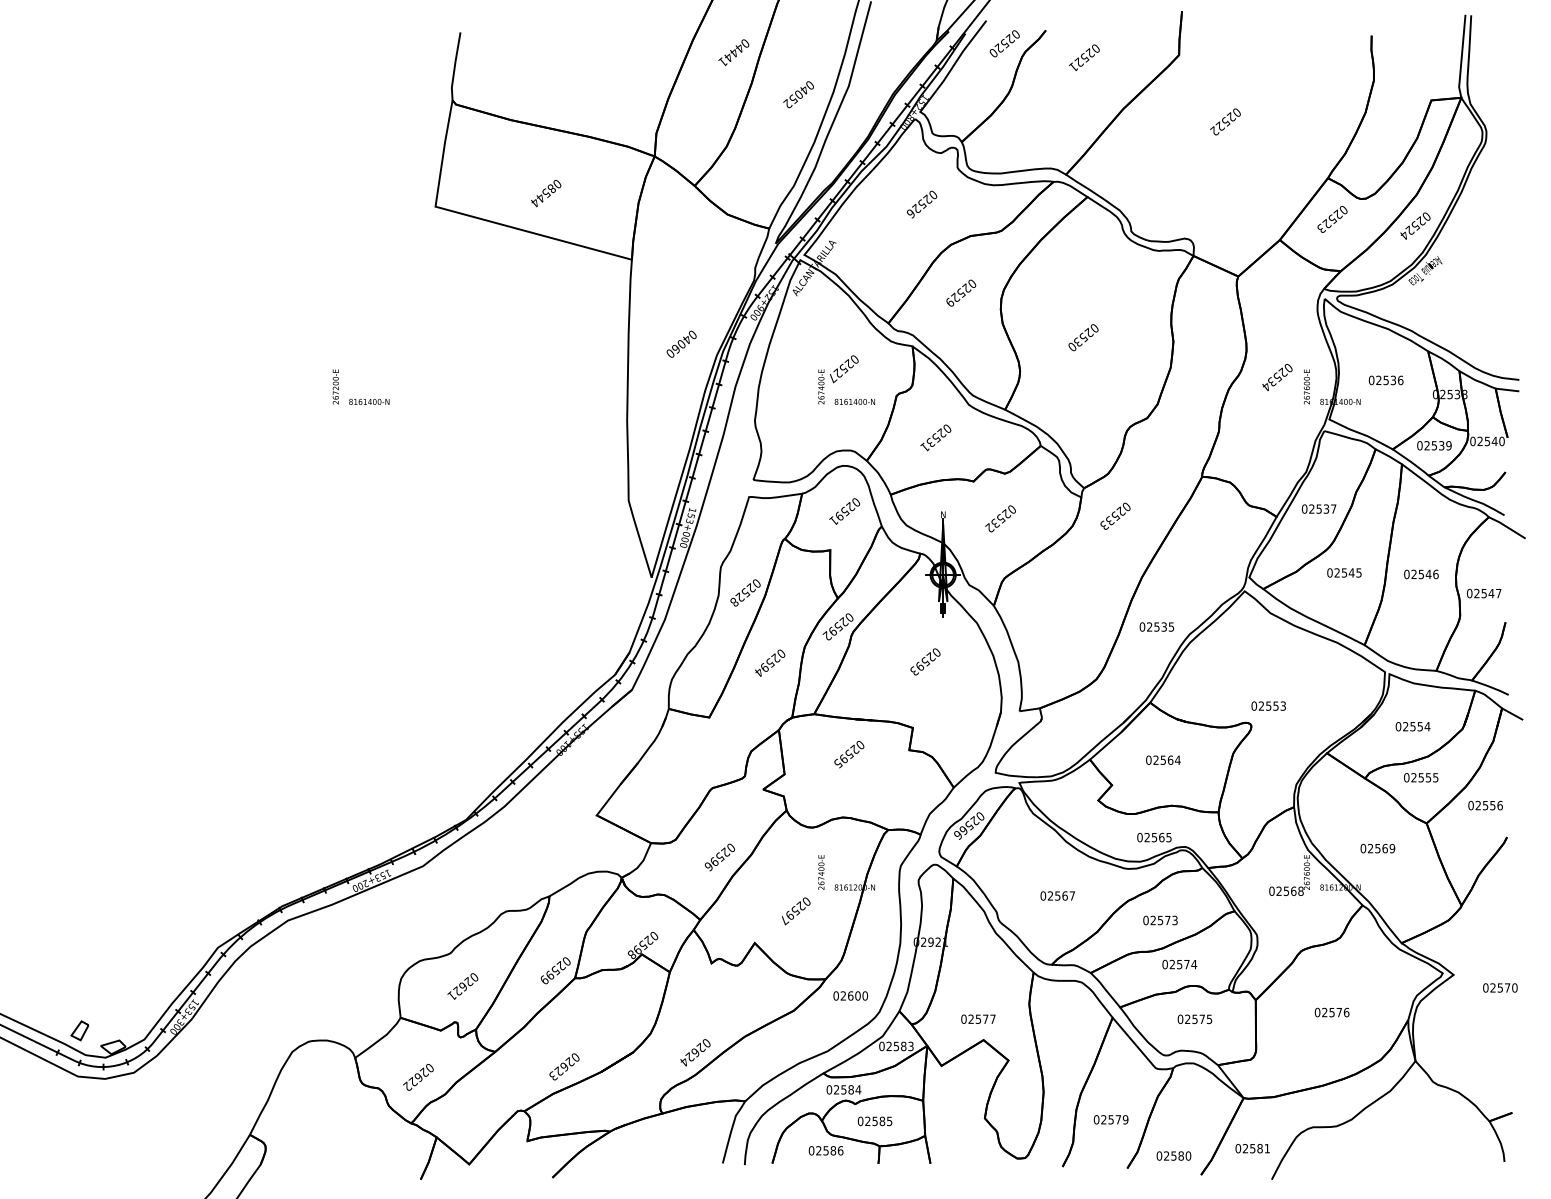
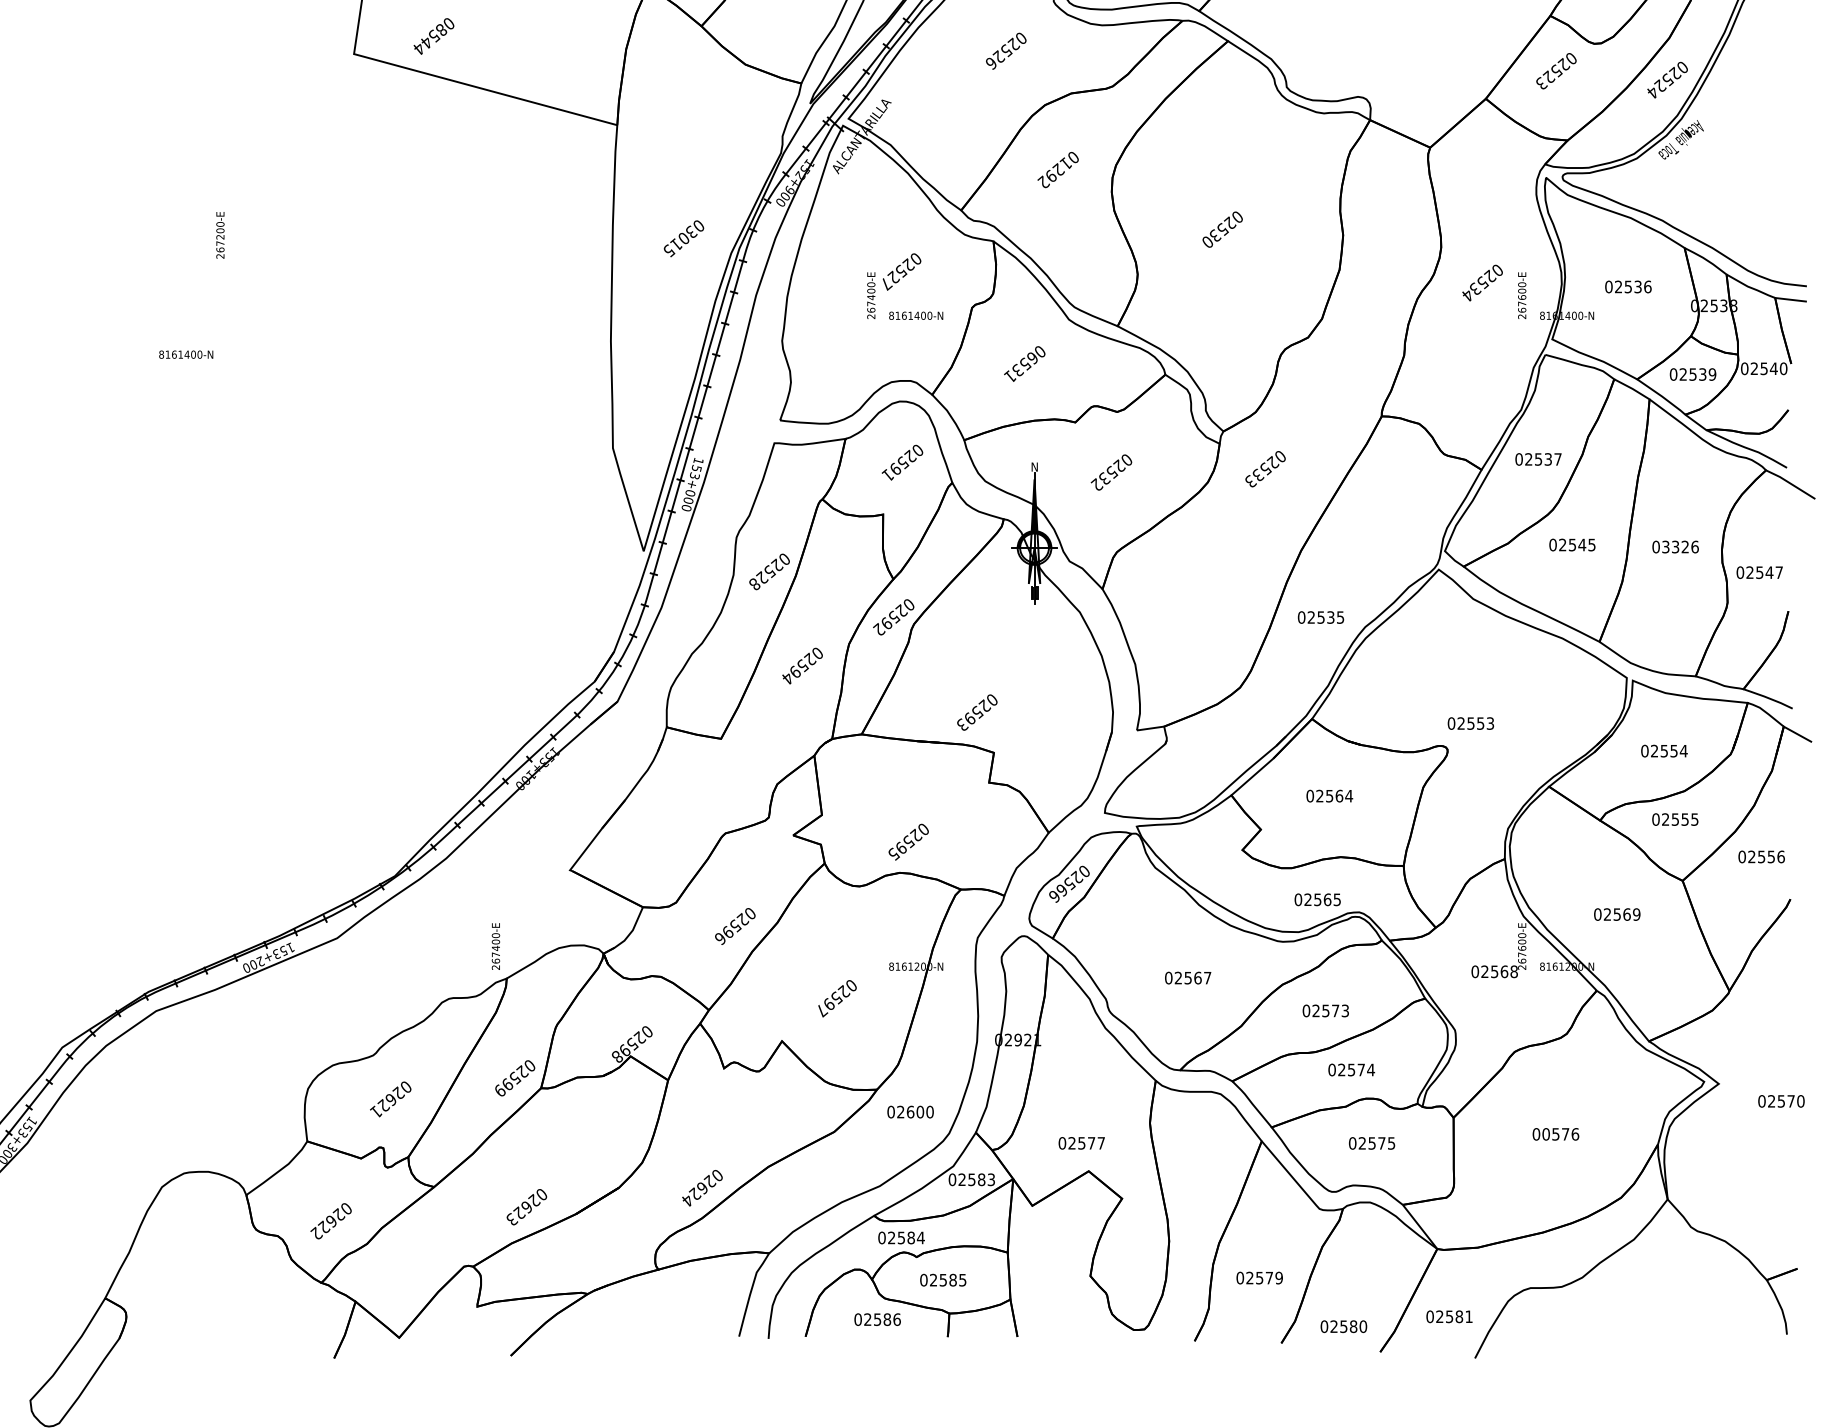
text: (546, 193) -> (434, 36), moved
text: (958, 294) -> (1055, 171), 02529 -> 01292
text: (679, 346) -> (681, 241), 04060 -> 03015
text: (335, 386) -> (219, 234), moved
text: (369, 401) -> (186, 354), moved
text: (941, 433) -> (1032, 358), 02531 -> 06531
text: (1421, 574) -> (1675, 547), 02546 -> 03326
text: (925, 661) -> (977, 712), moved
text: (849, 754) -> (908, 842), moved
text: (821, 872) -> (496, 946), moved
text: (1324, 1012) -> (1545, 1134), 02576 -> 00576

